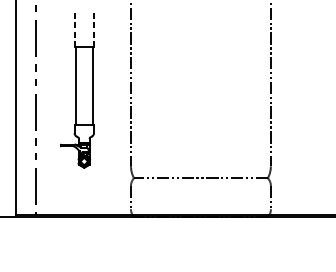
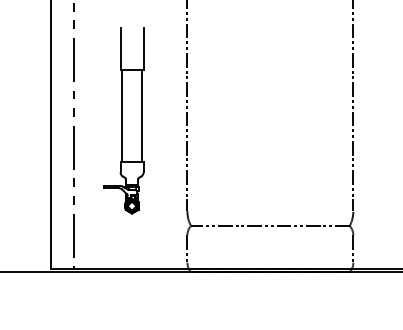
line: (74, 28) -> (120, 48), dashed -> solid
line: (93, 28) -> (143, 48), dashed -> solid

